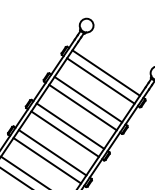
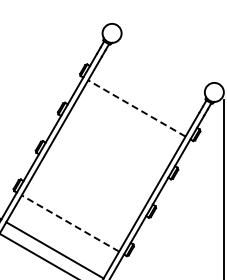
line: (106, 72) -> (143, 96), removed
line: (100, 81) -> (136, 108), solid -> dashed
line: (88, 99) -> (121, 135), removed
line: (82, 107) -> (114, 146), removed
line: (69, 126) -> (98, 173), removed
line: (65, 134) -> (92, 185), removed
line: (52, 152) -> (76, 211), removed
line: (47, 160) -> (70, 223), solid -> dashed

